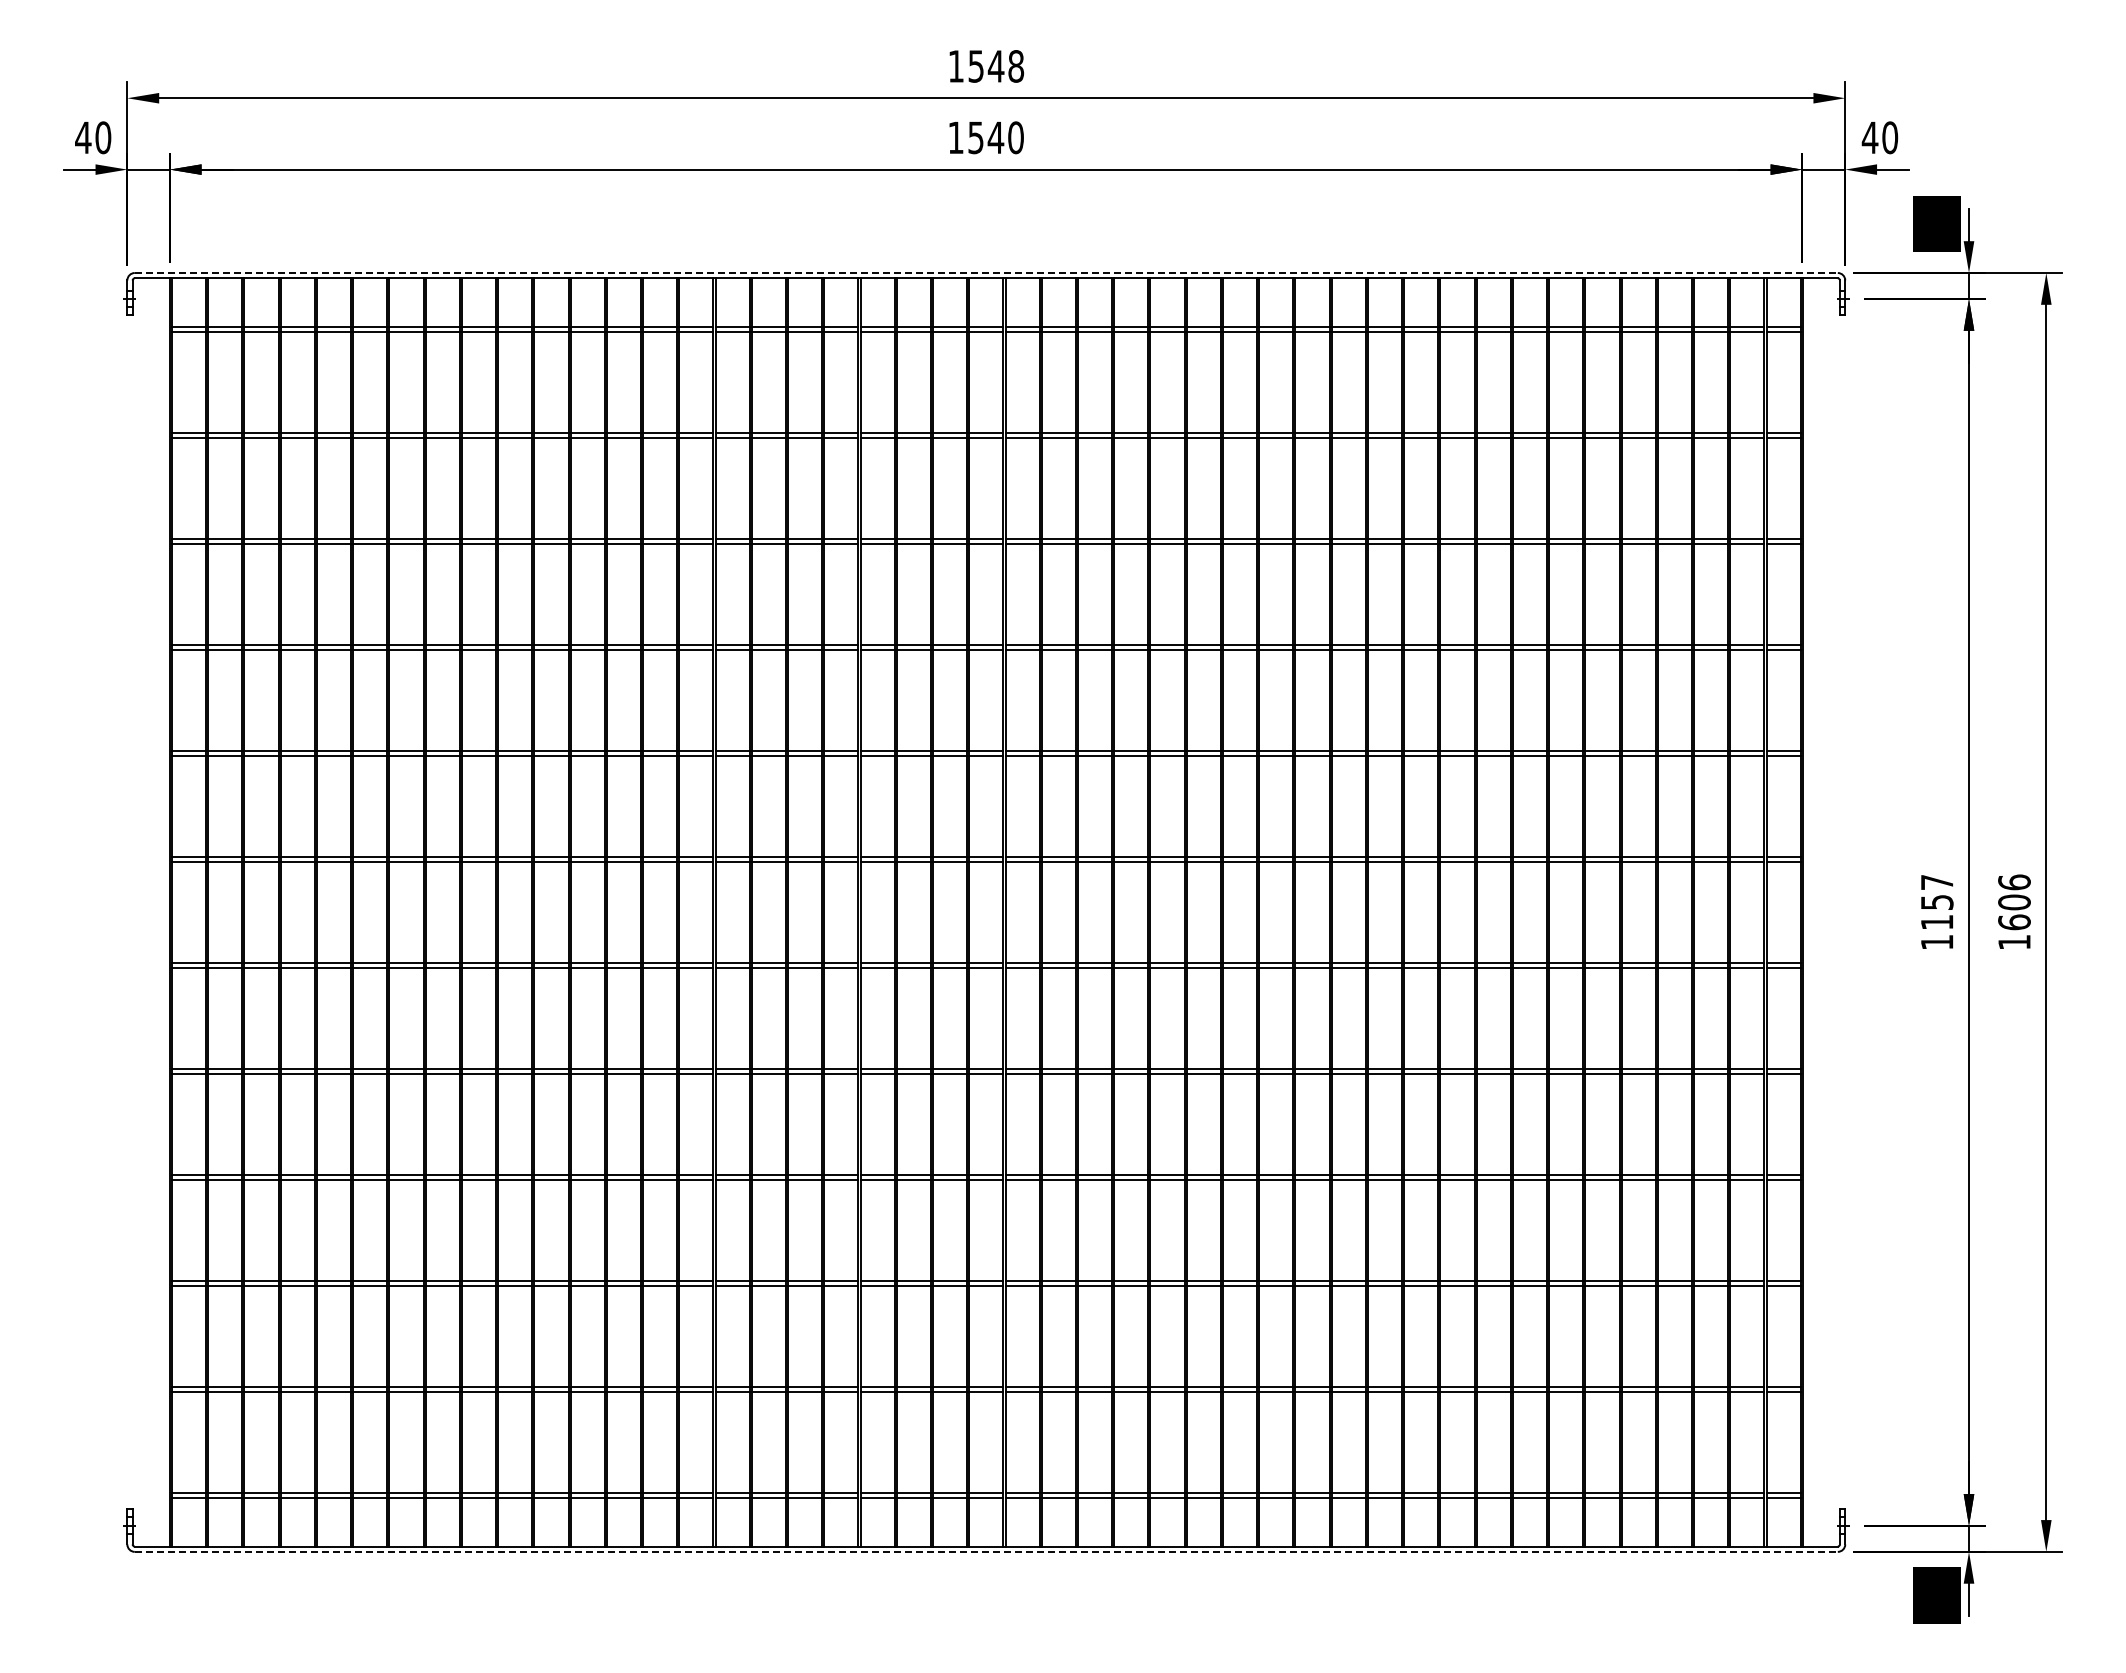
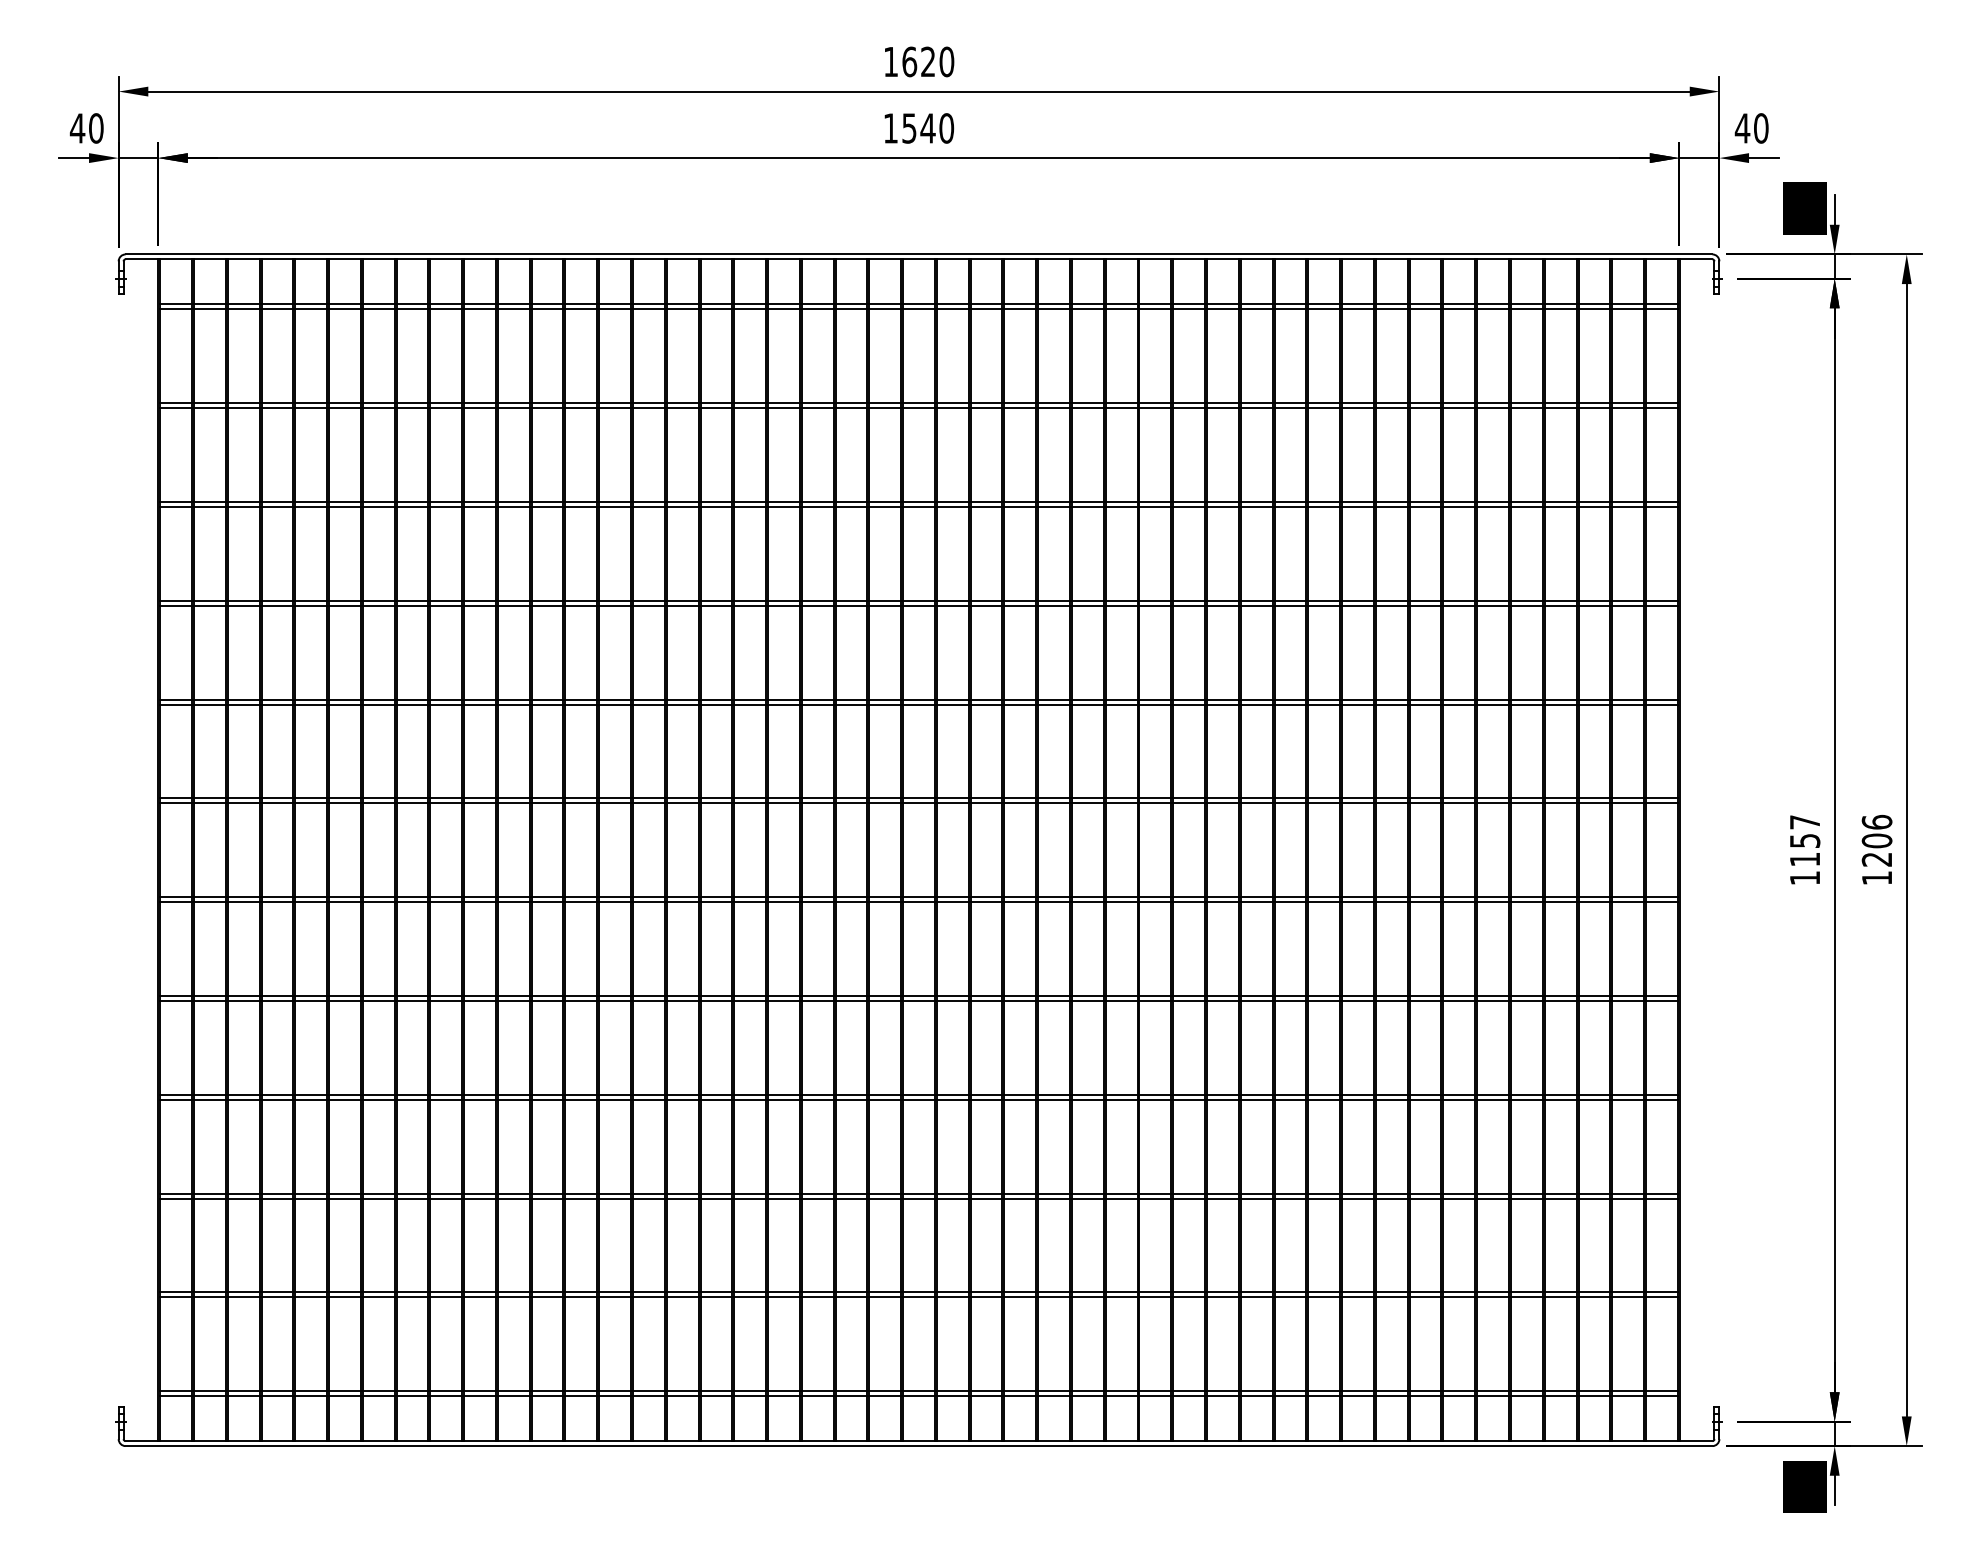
text: (996, 66) -> (928, 62), 1548 -> 1620
line: (986, 273) -> (919, 254), dashed -> solid
text: (2014, 922) -> (1877, 859), 1606 -> 1206
line: (986, 1551) -> (919, 1445), dashed -> solid

